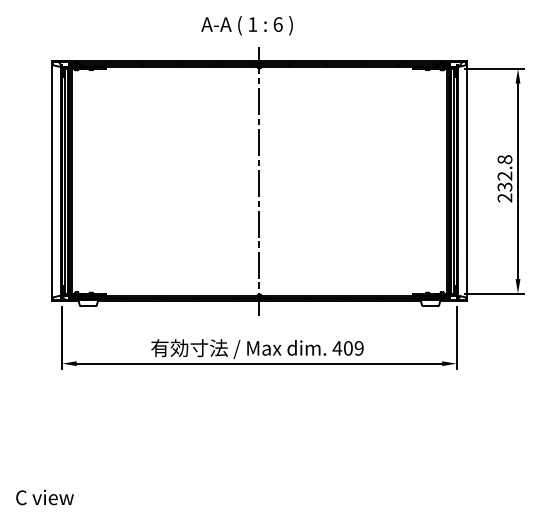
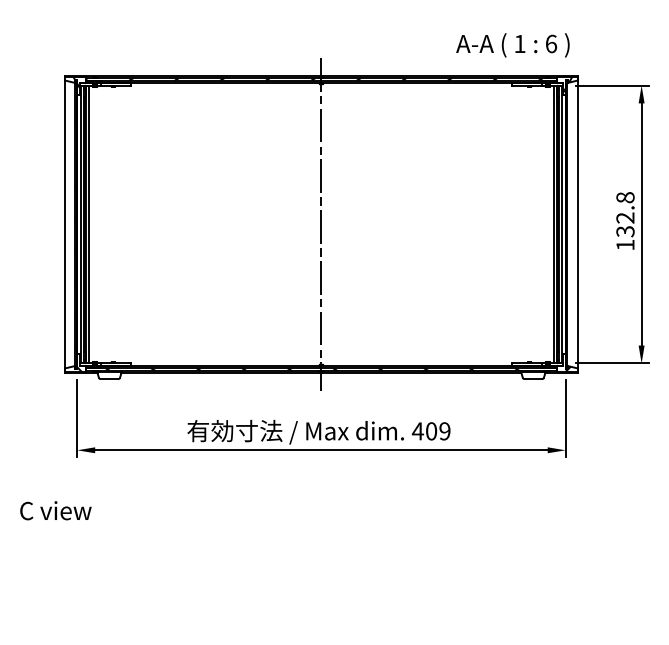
text: (246, 25) -> (512, 45), moved
text: (504, 197) -> (624, 244), 232.8 -> 132.8
text: (44, 497) -> (55, 510), moved

